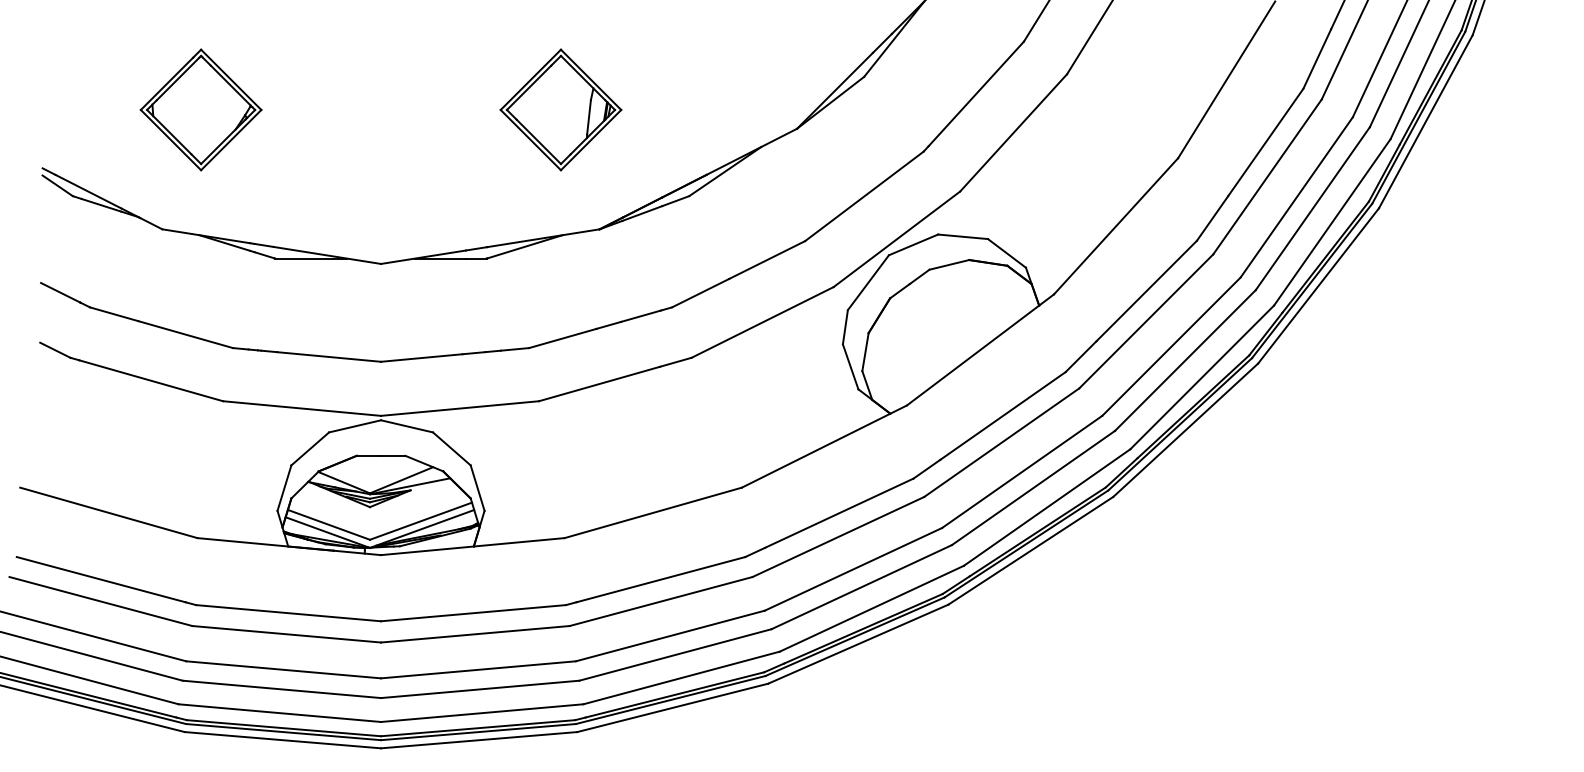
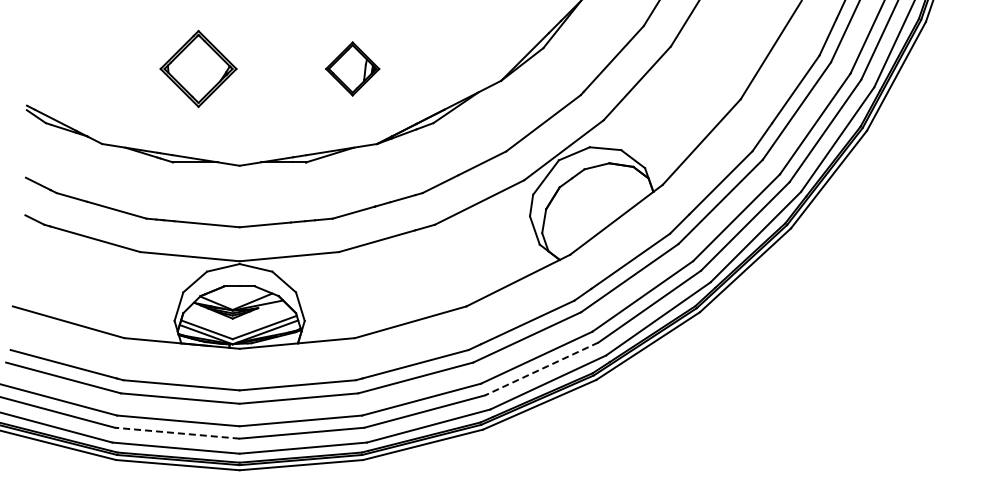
part: (201, 109) -> (198, 68), moved
part: (560, 109) -> (352, 68), size x0.7
line: (861, 586) -> (541, 368), solid -> dashed
line: (282, 689) -> (177, 433), solid -> dashed

